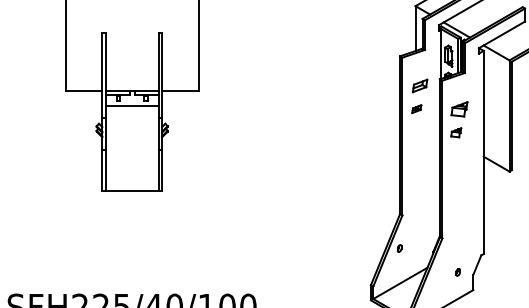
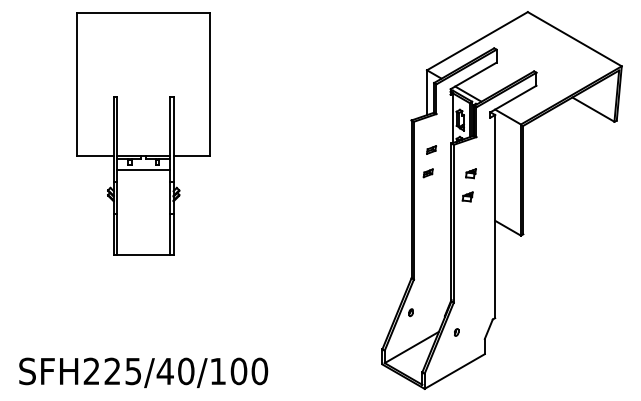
part: (420, 85) -> (431, 149), size x0.62
part: (459, 109) -> (470, 173), size x0.62
part: (458, 272) -> (456, 332), moved

